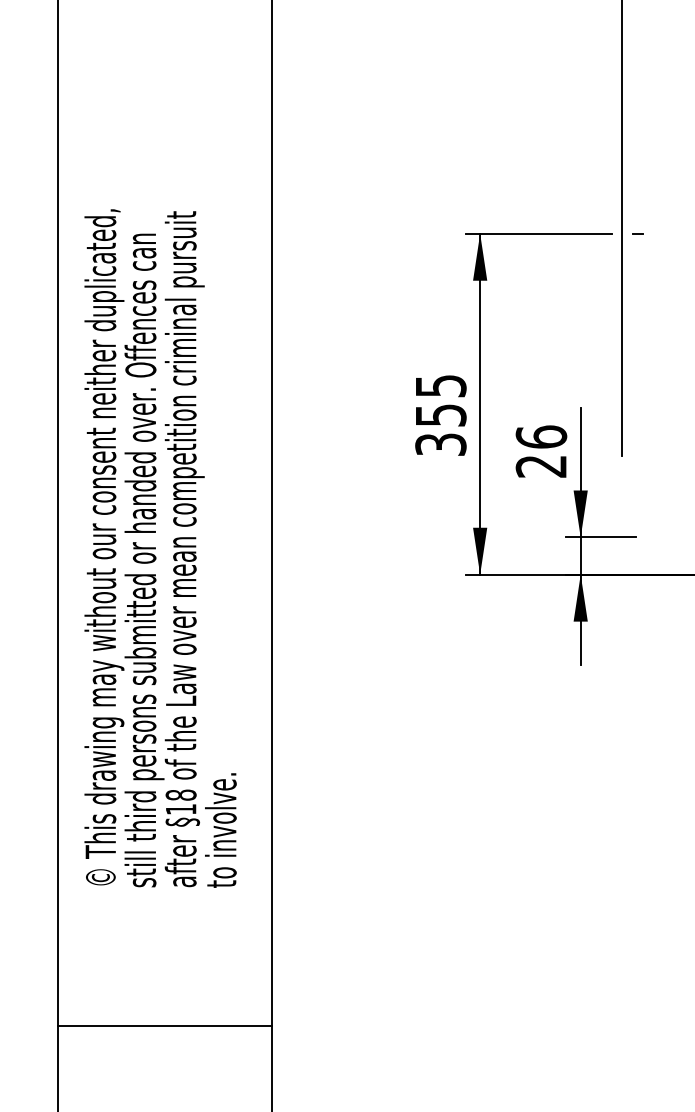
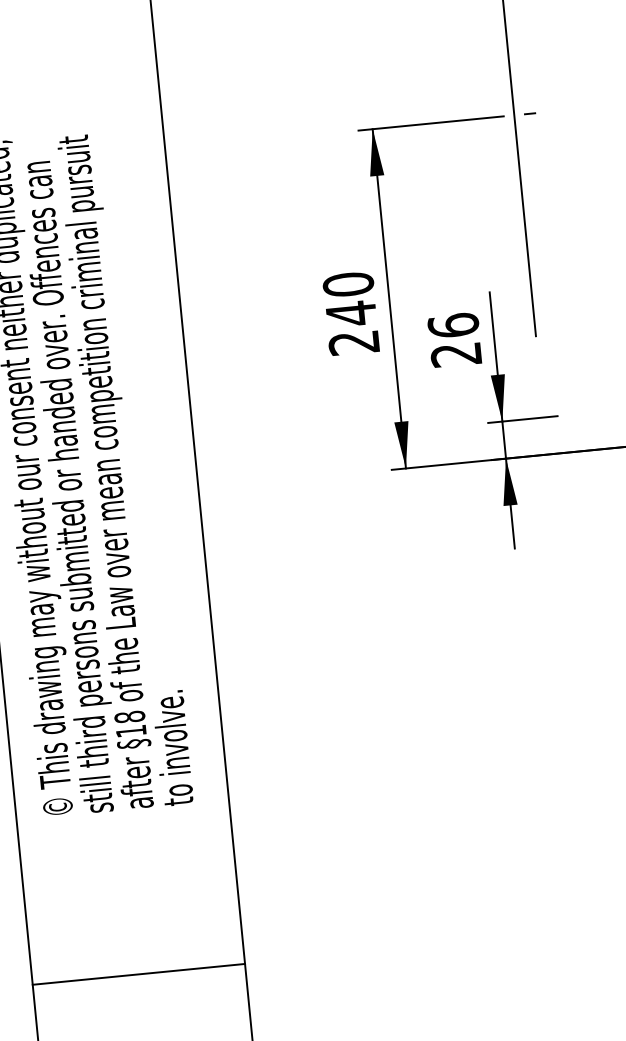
text: (440, 414) -> (350, 312), 355 -> 240
line: (164, 1026) -> (138, 974), moved

